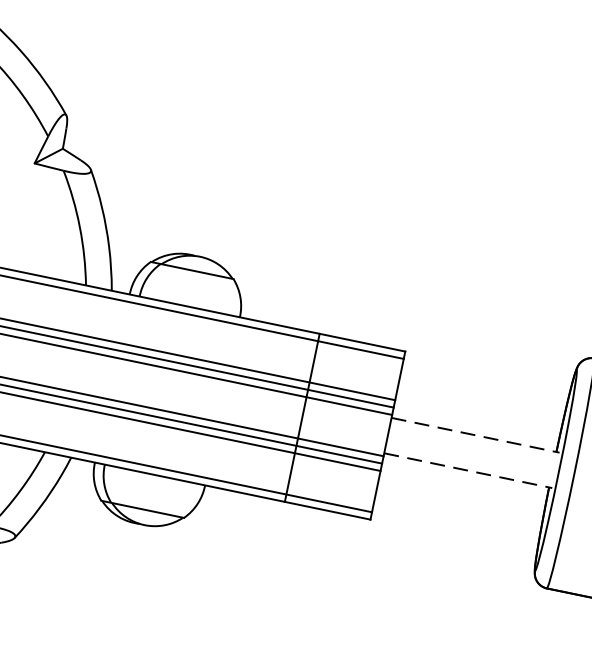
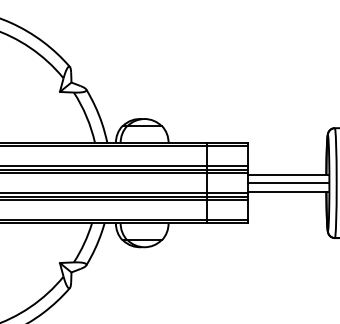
line: (477, 435) -> (288, 174), dashed -> solid
line: (471, 453) -> (287, 183), added
line: (469, 470) -> (288, 191), dashed -> solid

